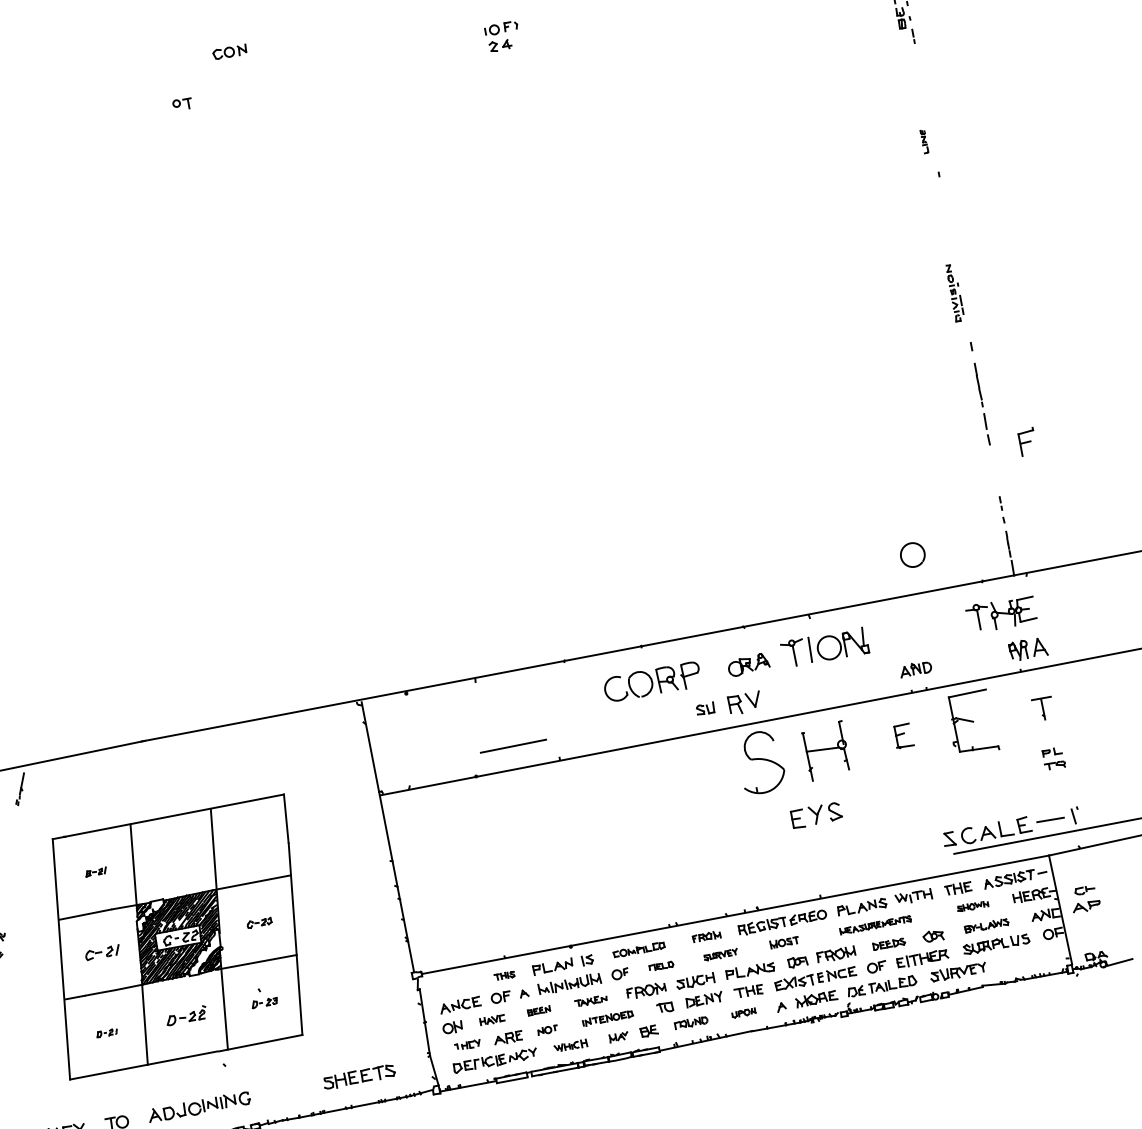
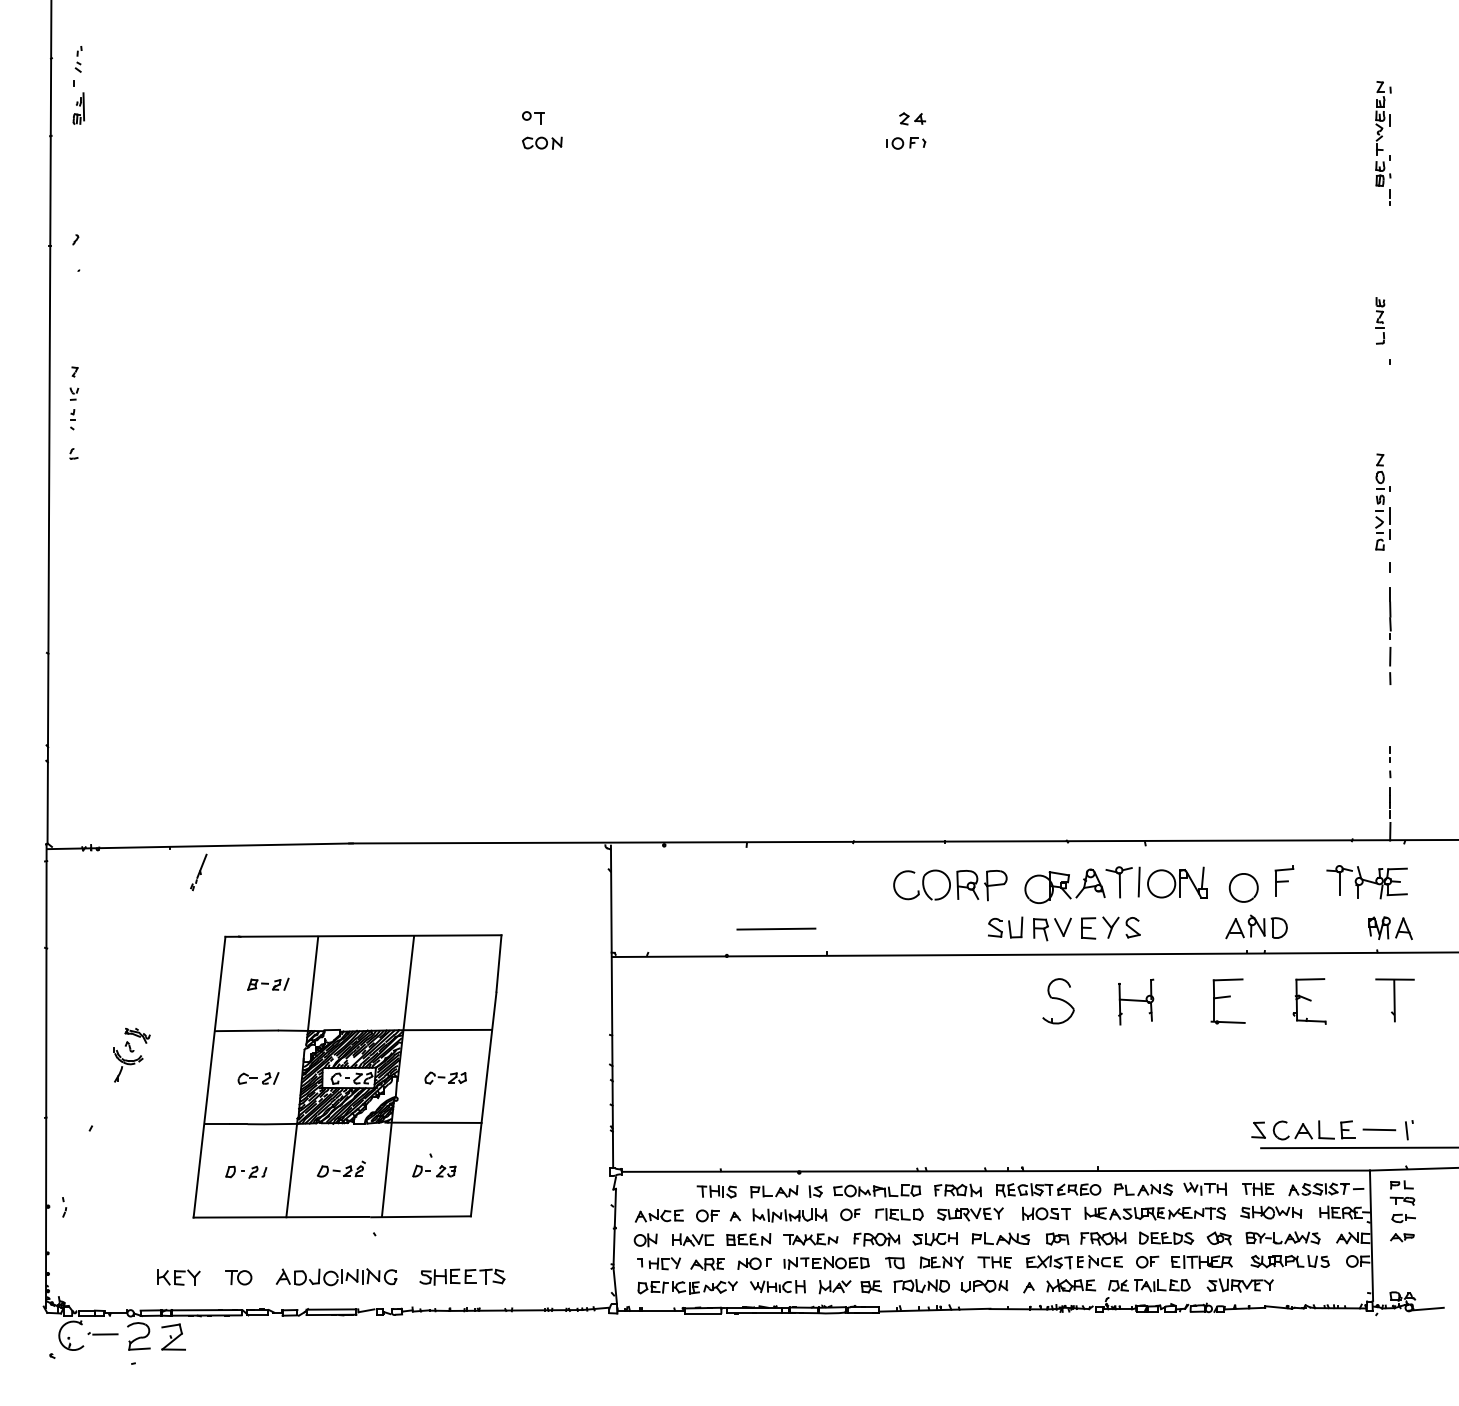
part: (501, 28) -> (906, 143), moved
part: (229, 51) -> (542, 142), moved
part: (924, 141) -> (1380, 320), size x1.67
part: (954, 292) -> (1382, 501), size x1.43
part: (1027, 441) -> (1284, 880), moved
arc: (908, 545) -> (1241, 875), moved
part: (748, 664) -> (1064, 885), size x1.67
part: (915, 668) -> (1256, 926), size x1.67
part: (705, 708) -> (1005, 927), size x1.67
part: (1042, 709) -> (1394, 1000), size x1.67
part: (971, 723) -> (1309, 1001), size x0.62
part: (903, 736) -> (1227, 1001), size x1.67
part: (826, 750) -> (1136, 1001), size x0.71
part: (1053, 758) -> (1402, 1192), moved
part: (761, 762) -> (1058, 1001), size x0.62
part: (816, 814) -> (1110, 927), moved
part: (96, 871) -> (268, 983), size x1.67
part: (973, 906) -> (1271, 1212), size x1.67
part: (1086, 906) -> (1402, 1237), size x0.71
part: (259, 922) -> (445, 1077), size x1.43
part: (875, 925) -> (1154, 1213), size x1.67
part: (986, 925) -> (1282, 1237), size x1.43
part: (706, 936) -> (957, 1189), size x1.43
part: (784, 942) -> (1046, 1213), size x1.43
part: (888, 943) -> (1166, 1237), size x1.43
part: (639, 949) -> (877, 1190), size x1.43
part: (721, 955) -> (970, 1214), size x1.67
part: (661, 966) -> (899, 1214), size x1.67
part: (504, 975) -> (716, 1191), size x1.67
part: (590, 1001) -> (810, 1239), size x1.43
part: (264, 1002) -> (434, 1170), size x1.43
part: (538, 1010) -> (748, 1239), size x1.67
part: (744, 1013) -> (984, 1286), size x1.67
part: (607, 1017) -> (826, 1262), size x1.43
part: (492, 1019) -> (693, 1239), size x1.43
part: (691, 1023) -> (921, 1286), size x1.43
part: (547, 1030) -> (754, 1263), size x1.43
part: (107, 1032) -> (246, 1171), size x1.67
part: (618, 1037) -> (834, 1287), size x1.43
part: (467, 1044) -> (659, 1263), size x1.43
part: (570, 1045) -> (777, 1286), size x1.43
part: (359, 1076) -> (462, 1276), moved

